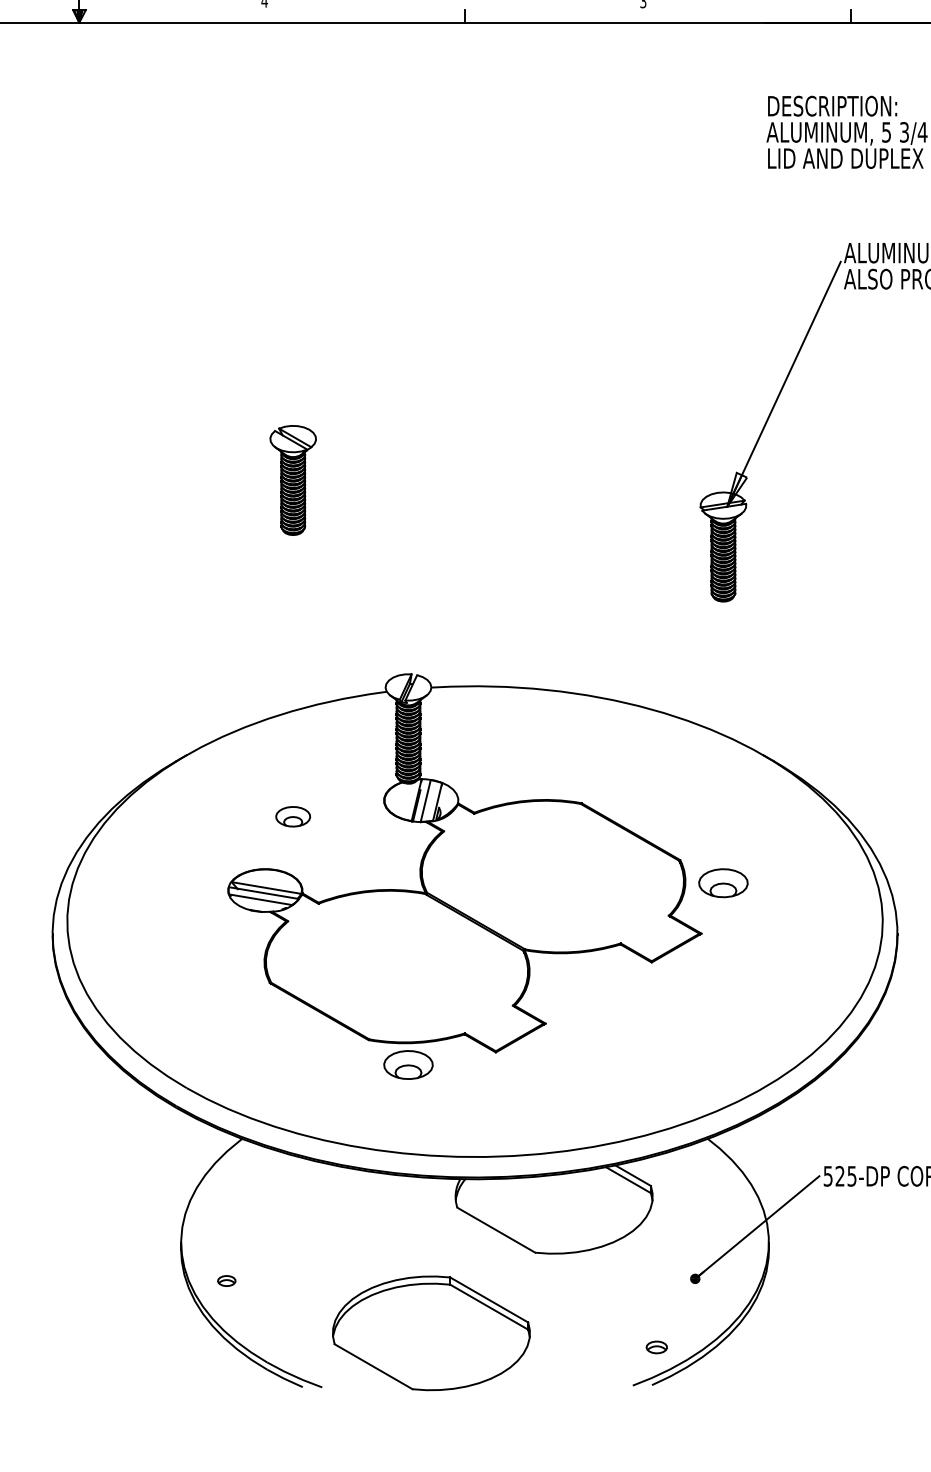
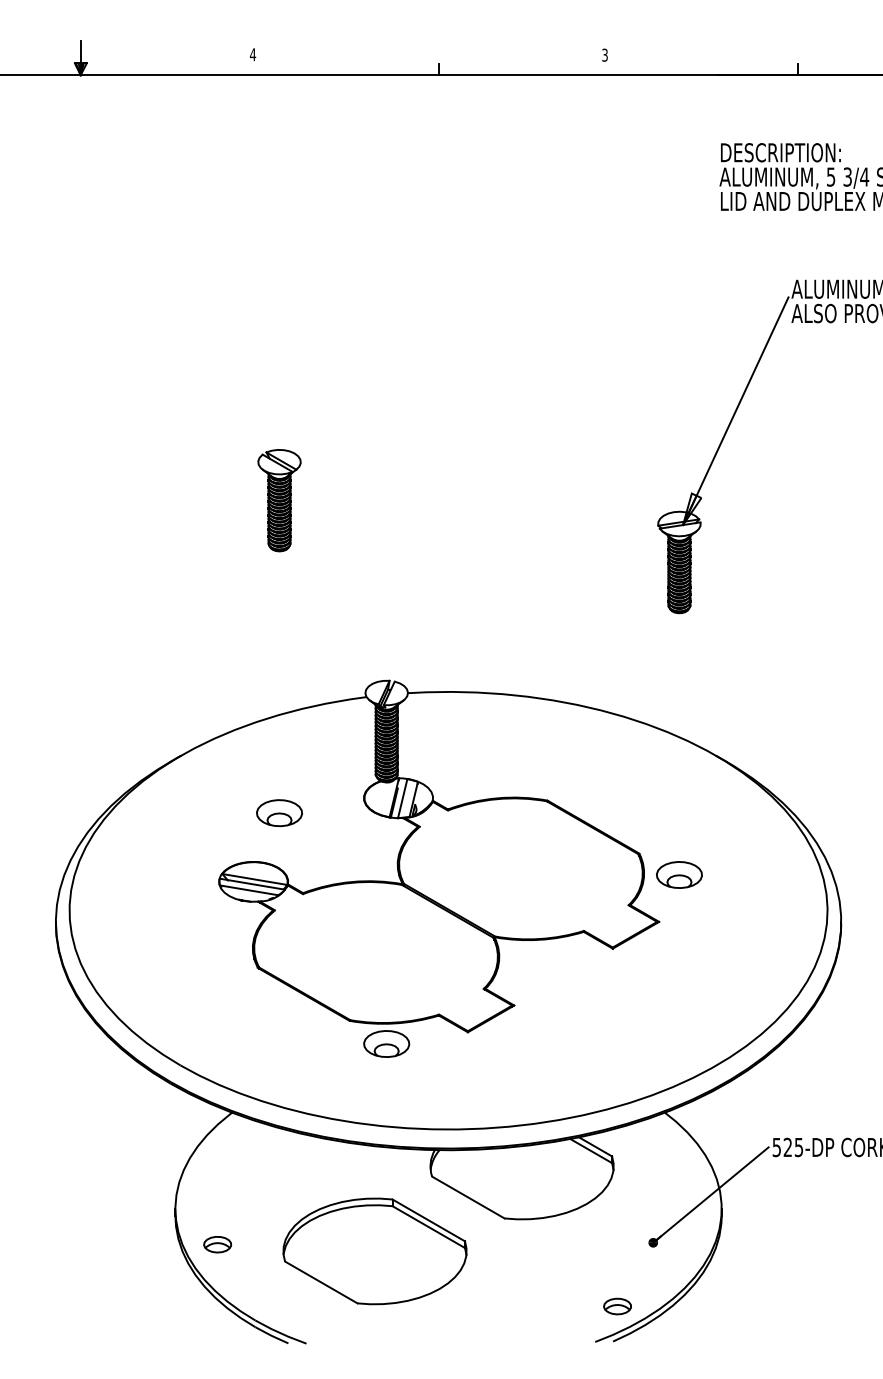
part: (293, 817) -> (279, 813), size x1.43
part: (226, 1280) -> (217, 1244), size x1.67
part: (430, 1333) -> (374, 1251), moved
part: (656, 1347) -> (617, 1306), size x1.43

